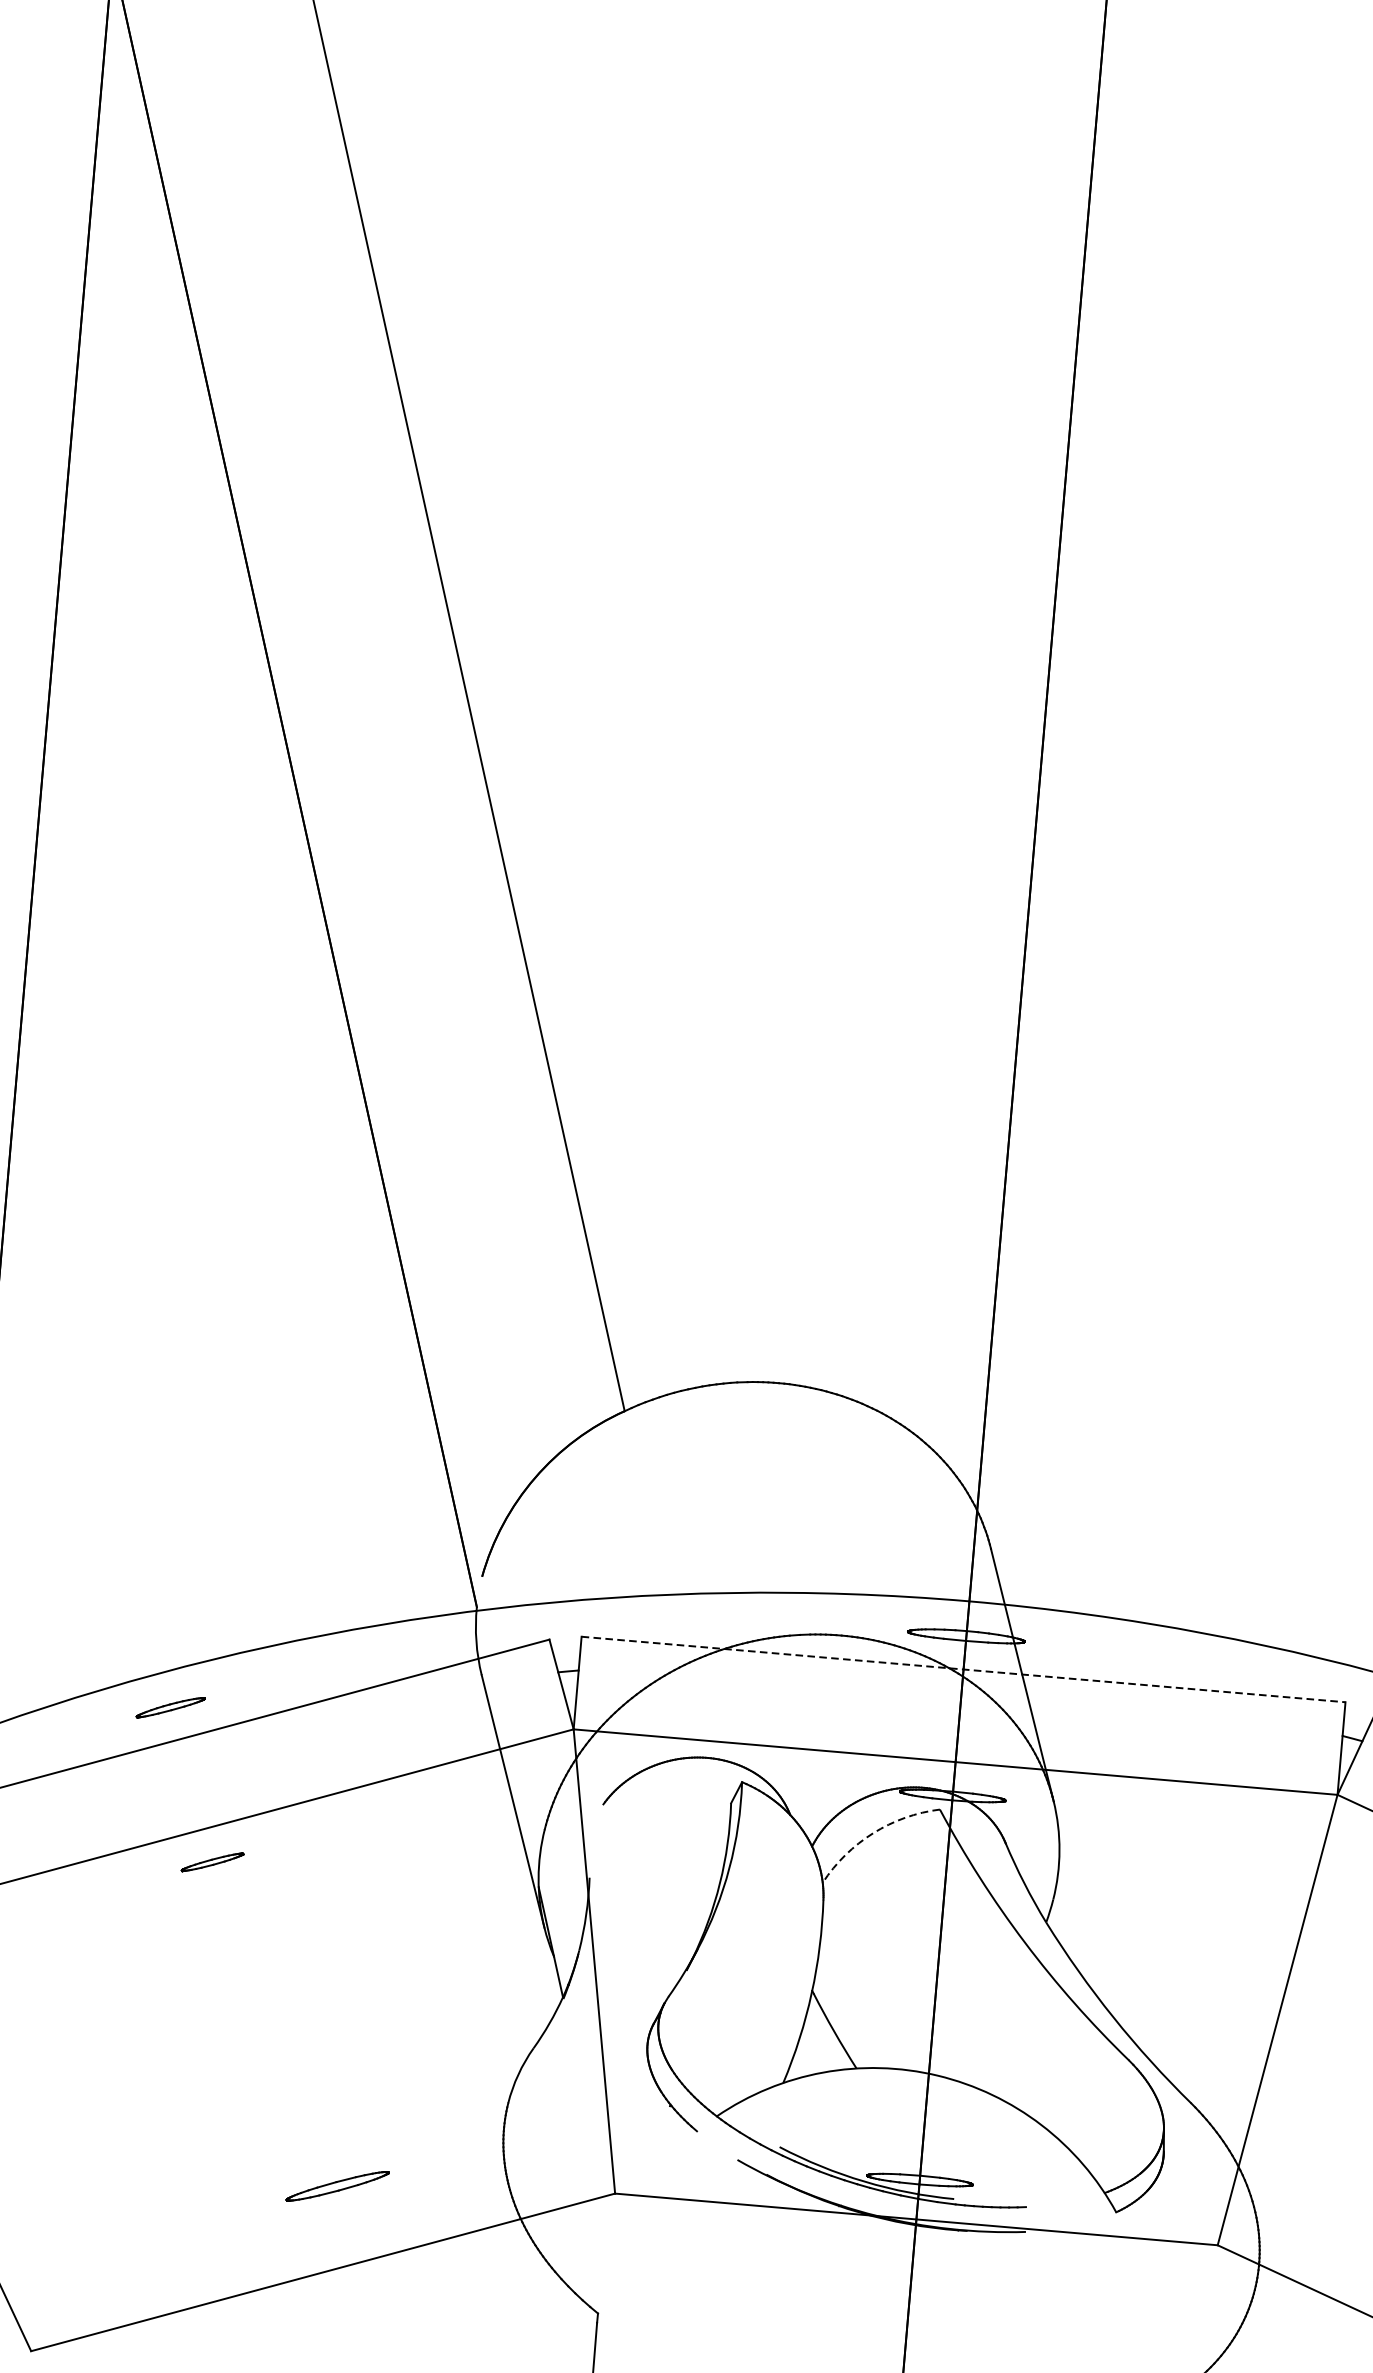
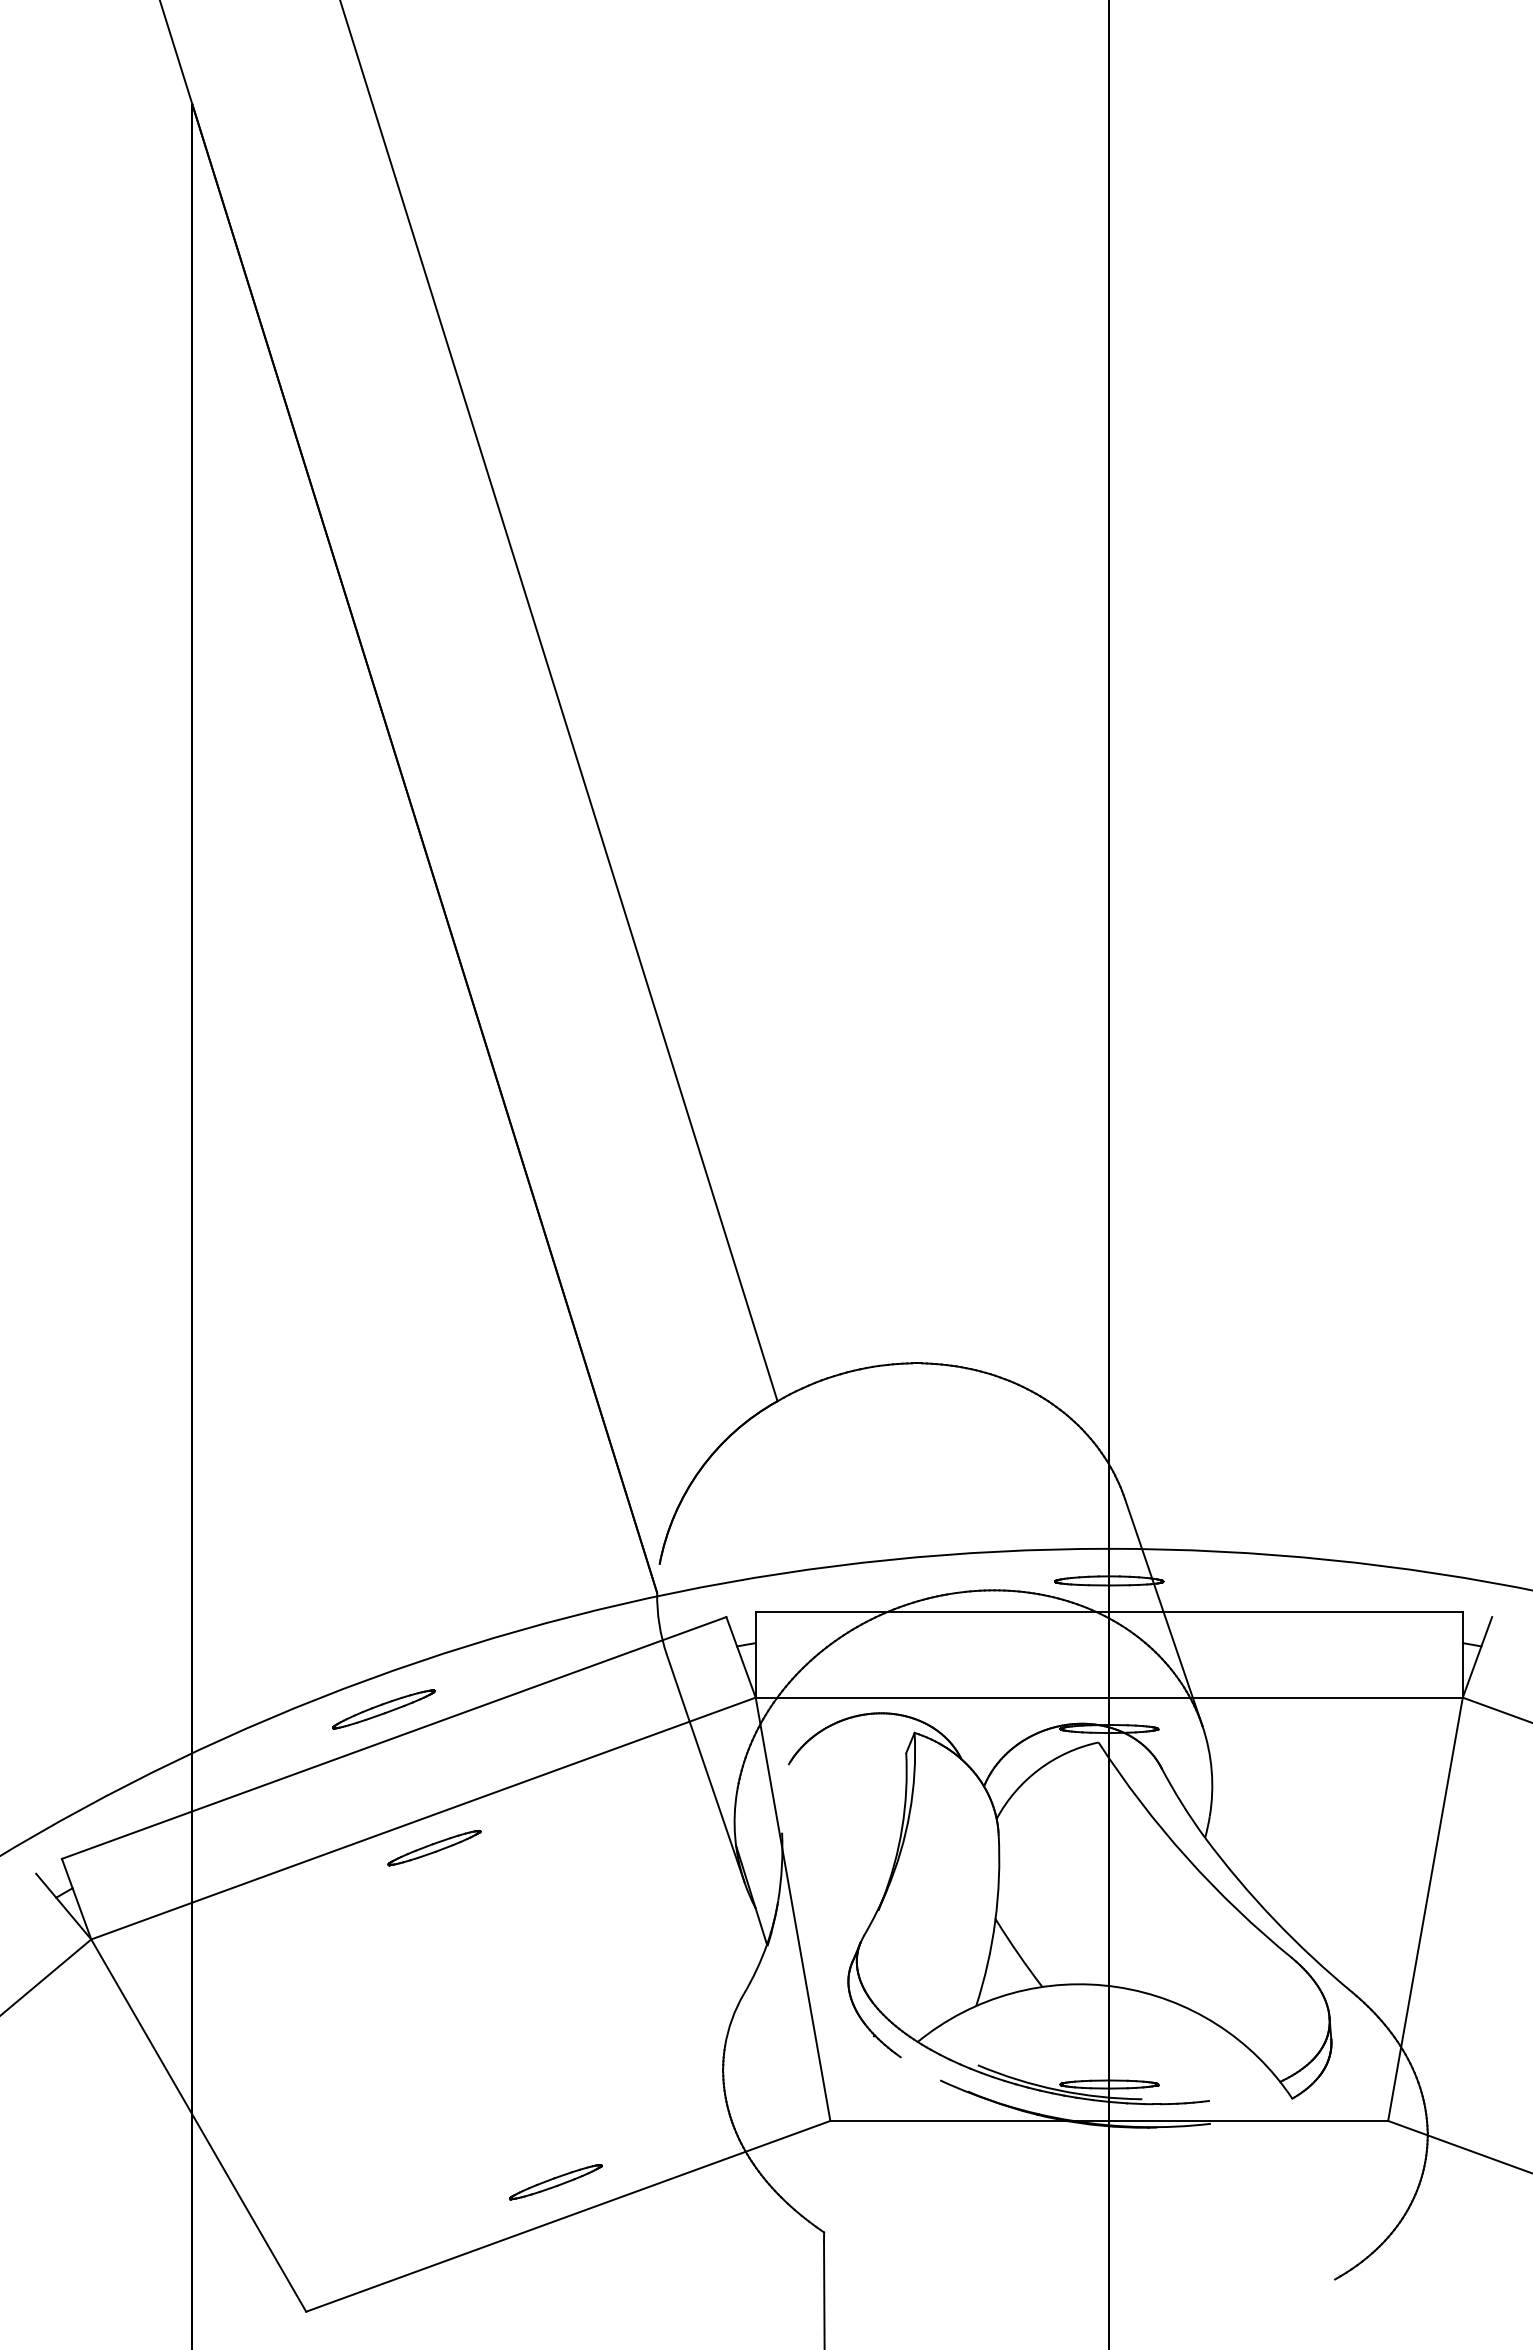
line: (963, 1669) -> (1109, 1611), dashed -> solid
part: (170, 1707) -> (383, 1709), size x1.67
arc: (873, 1833) -> (1039, 1769), dashed -> solid
part: (212, 1862) -> (434, 1848), size x1.67
part: (337, 2186) -> (555, 2182), moved

